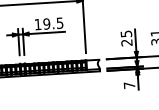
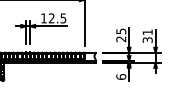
text: (46, 24) -> (51, 18), 19.5 -> 12.5
text: (129, 84) -> (121, 76), 7 -> 6

